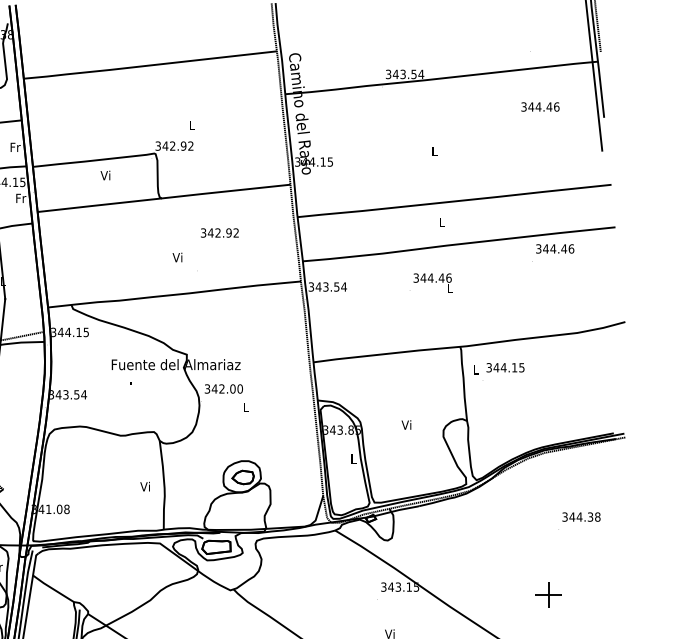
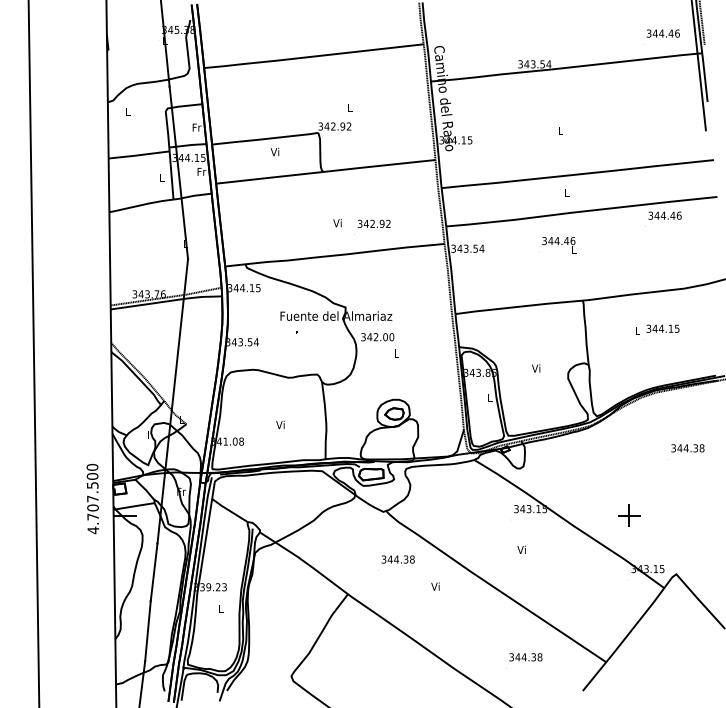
text: (539, 106) -> (662, 33), moved
text: (219, 232) -> (373, 223), moved
text: (499, 370) -> (657, 331), moved
text: (145, 486) -> (280, 424), moved
part: (548, 594) -> (629, 515), moved

